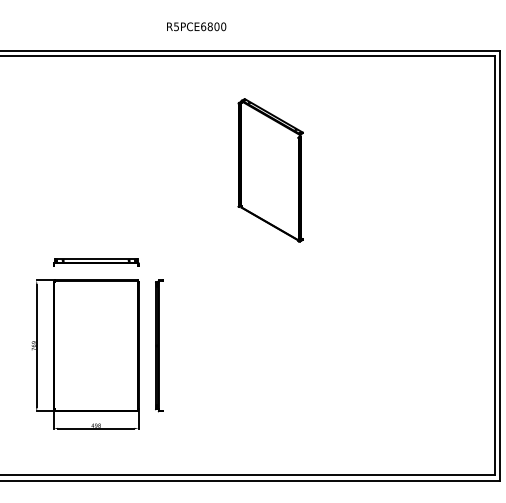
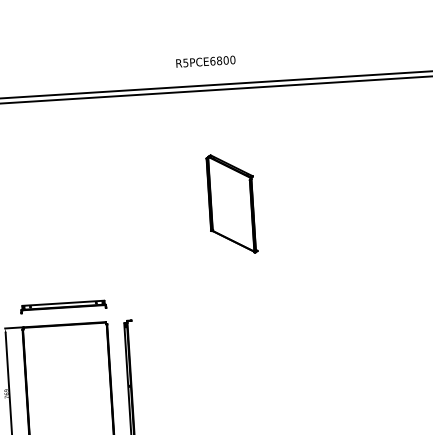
text: (196, 26) -> (205, 61), moved
part: (270, 170) -> (231, 204), size x0.7

